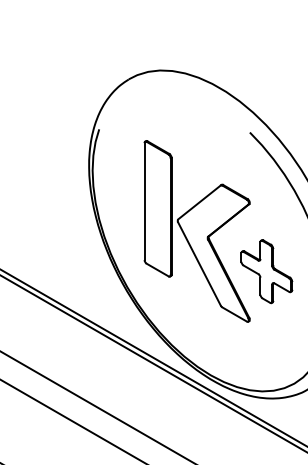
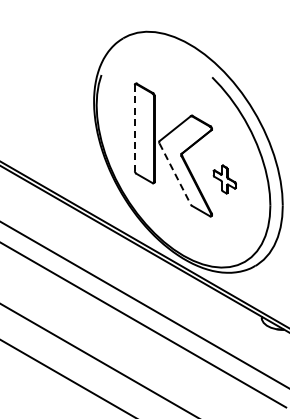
line: (144, 202) -> (134, 128), solid -> dashed
line: (199, 264) -> (175, 174), solid -> dashed
part: (266, 271) -> (224, 179), size x0.6

